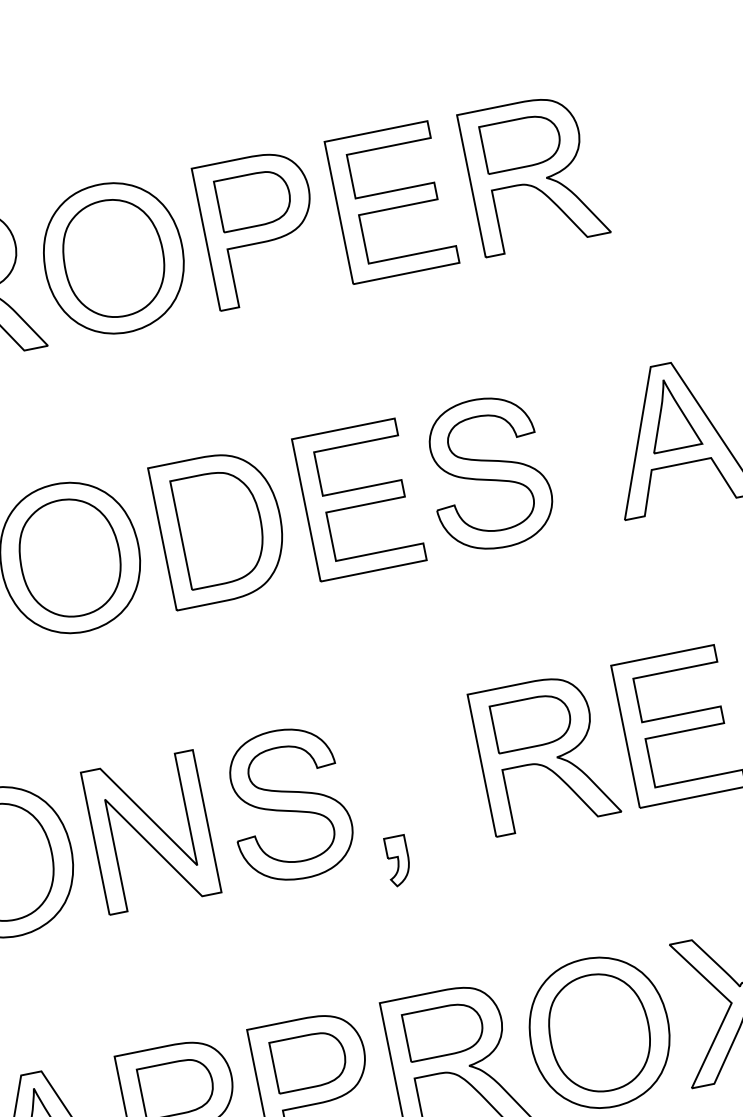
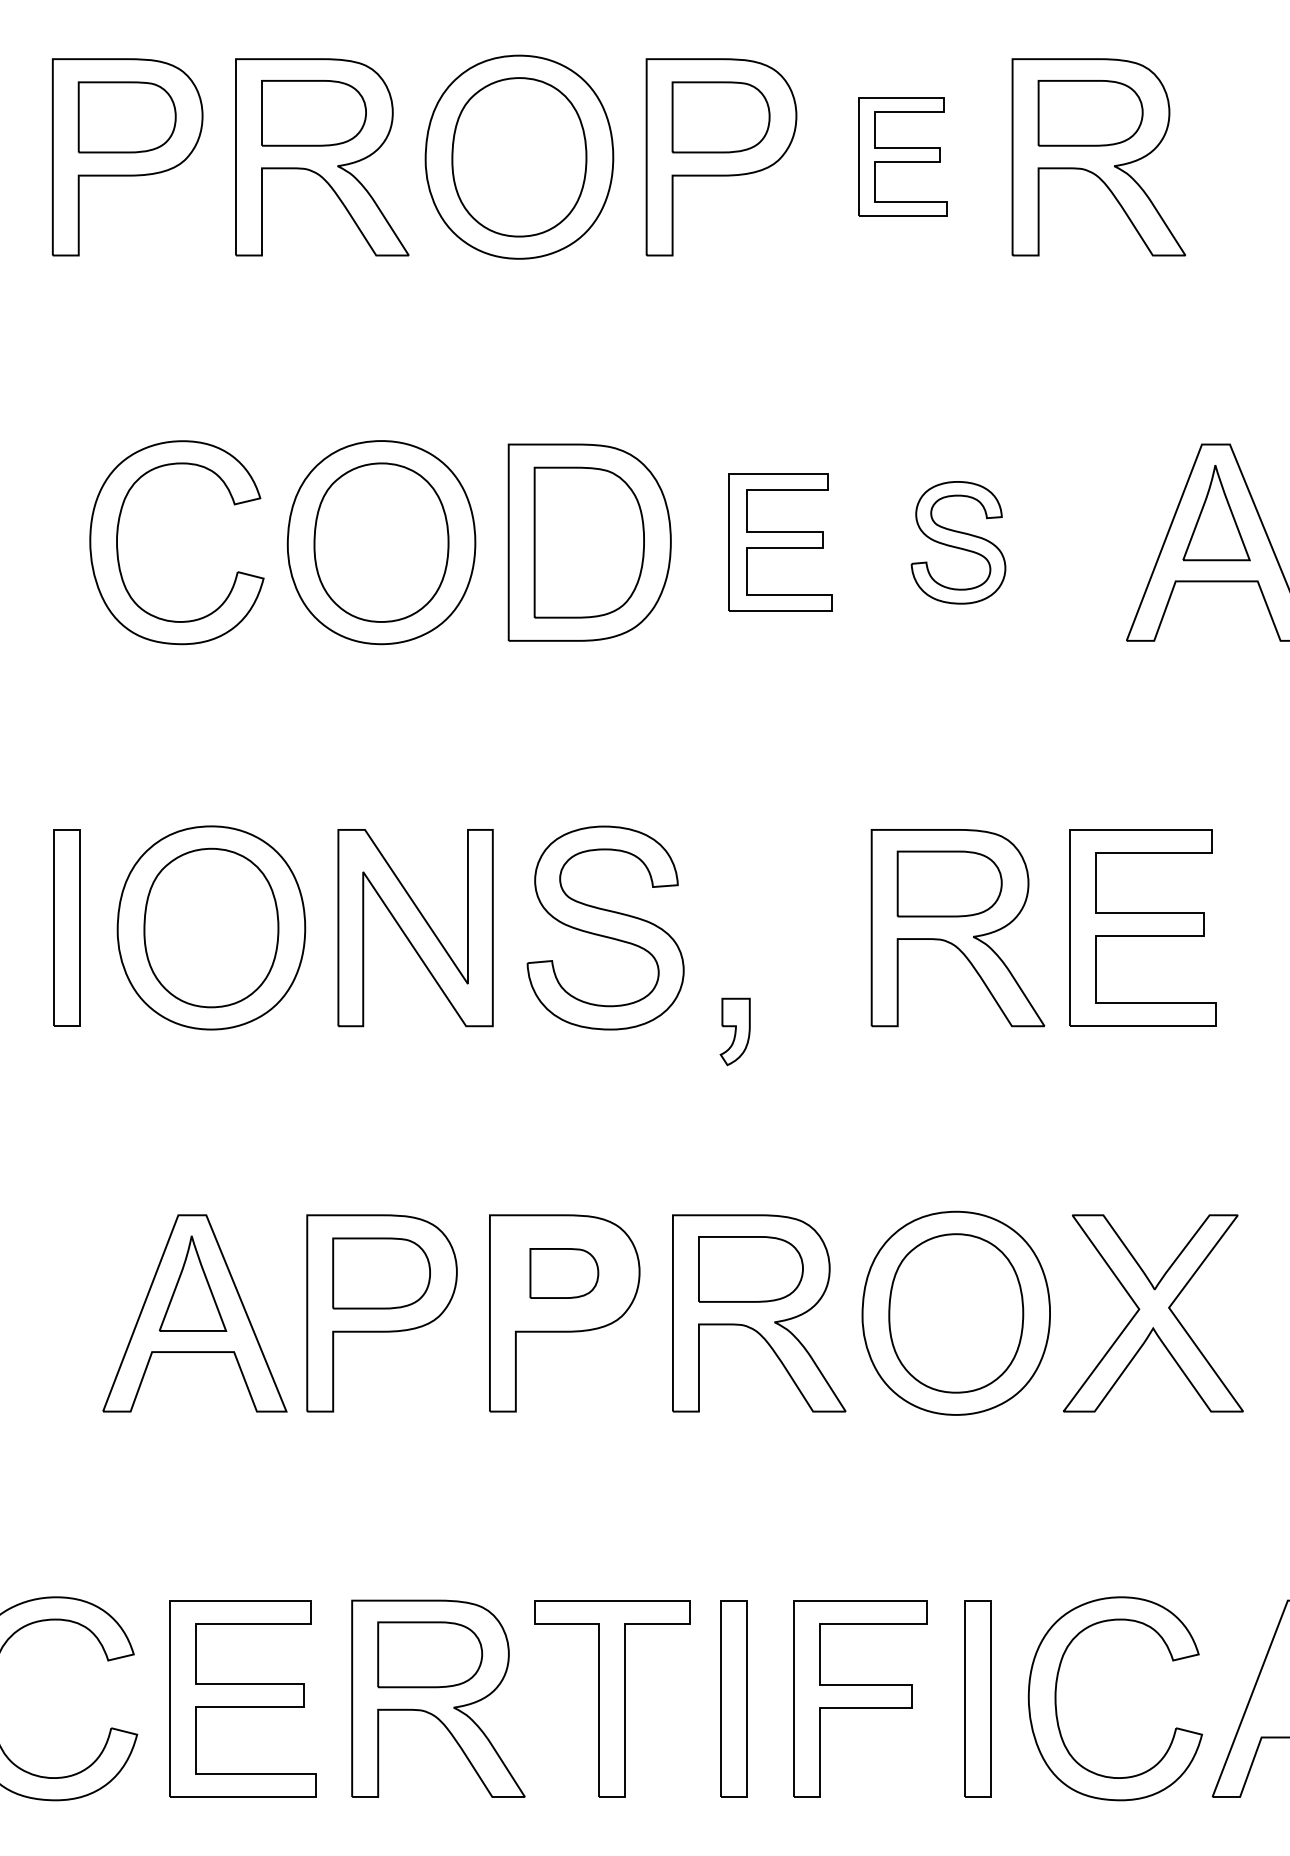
part: (391, 201) -> (902, 156), size x0.6
part: (488, 473) -> (958, 542), size x0.6
part: (359, 499) -> (780, 542), size x0.7
part: (309, 1061) -> (564, 1273), size x0.7

